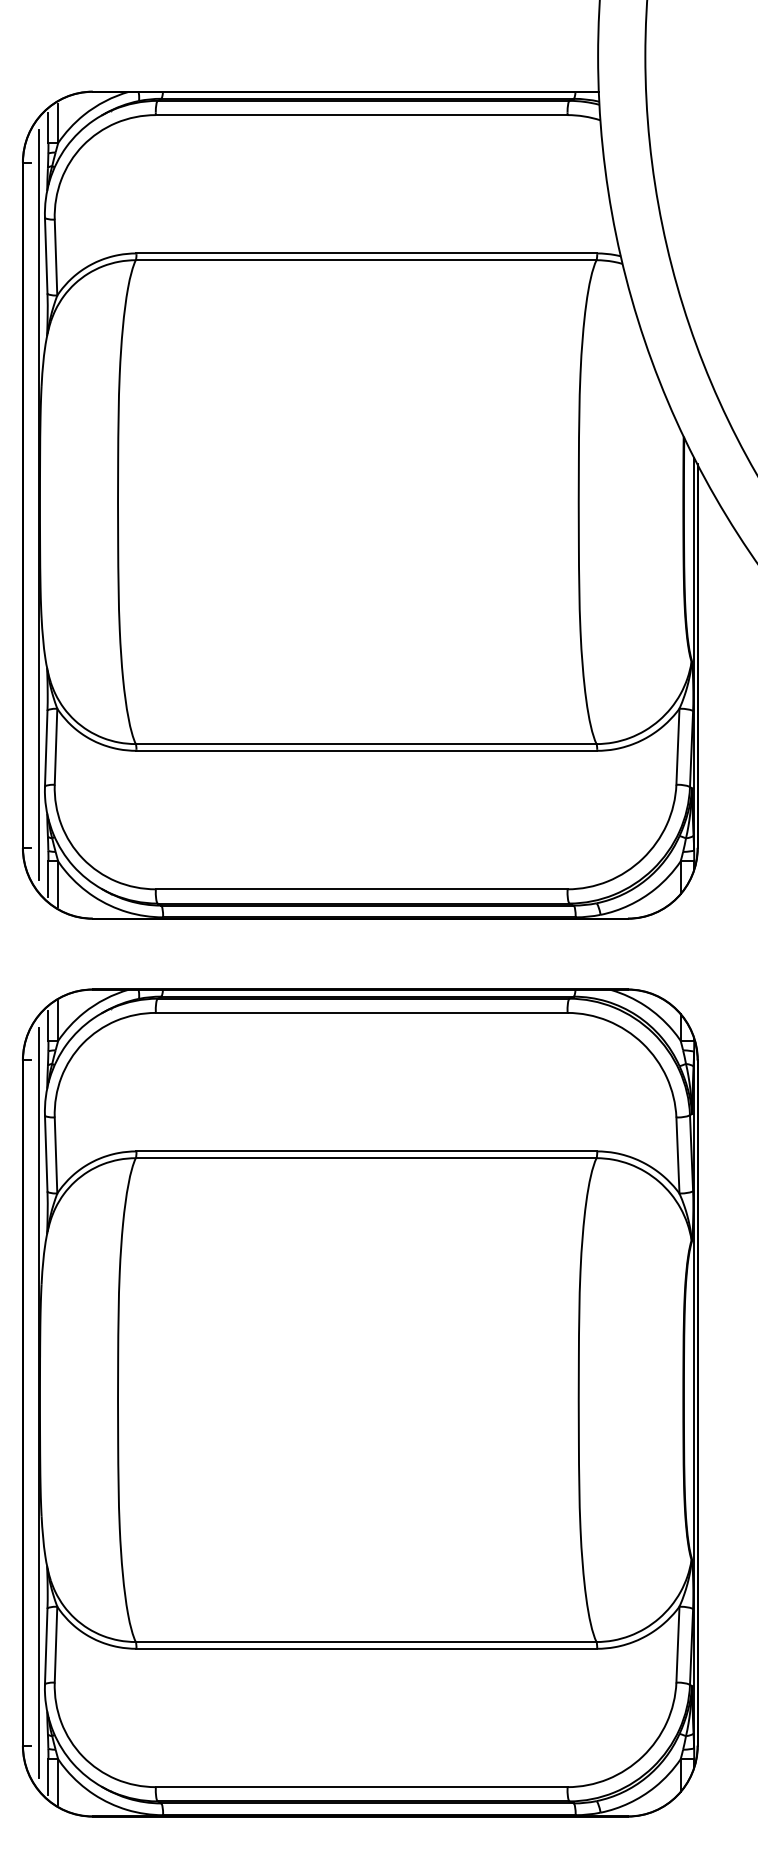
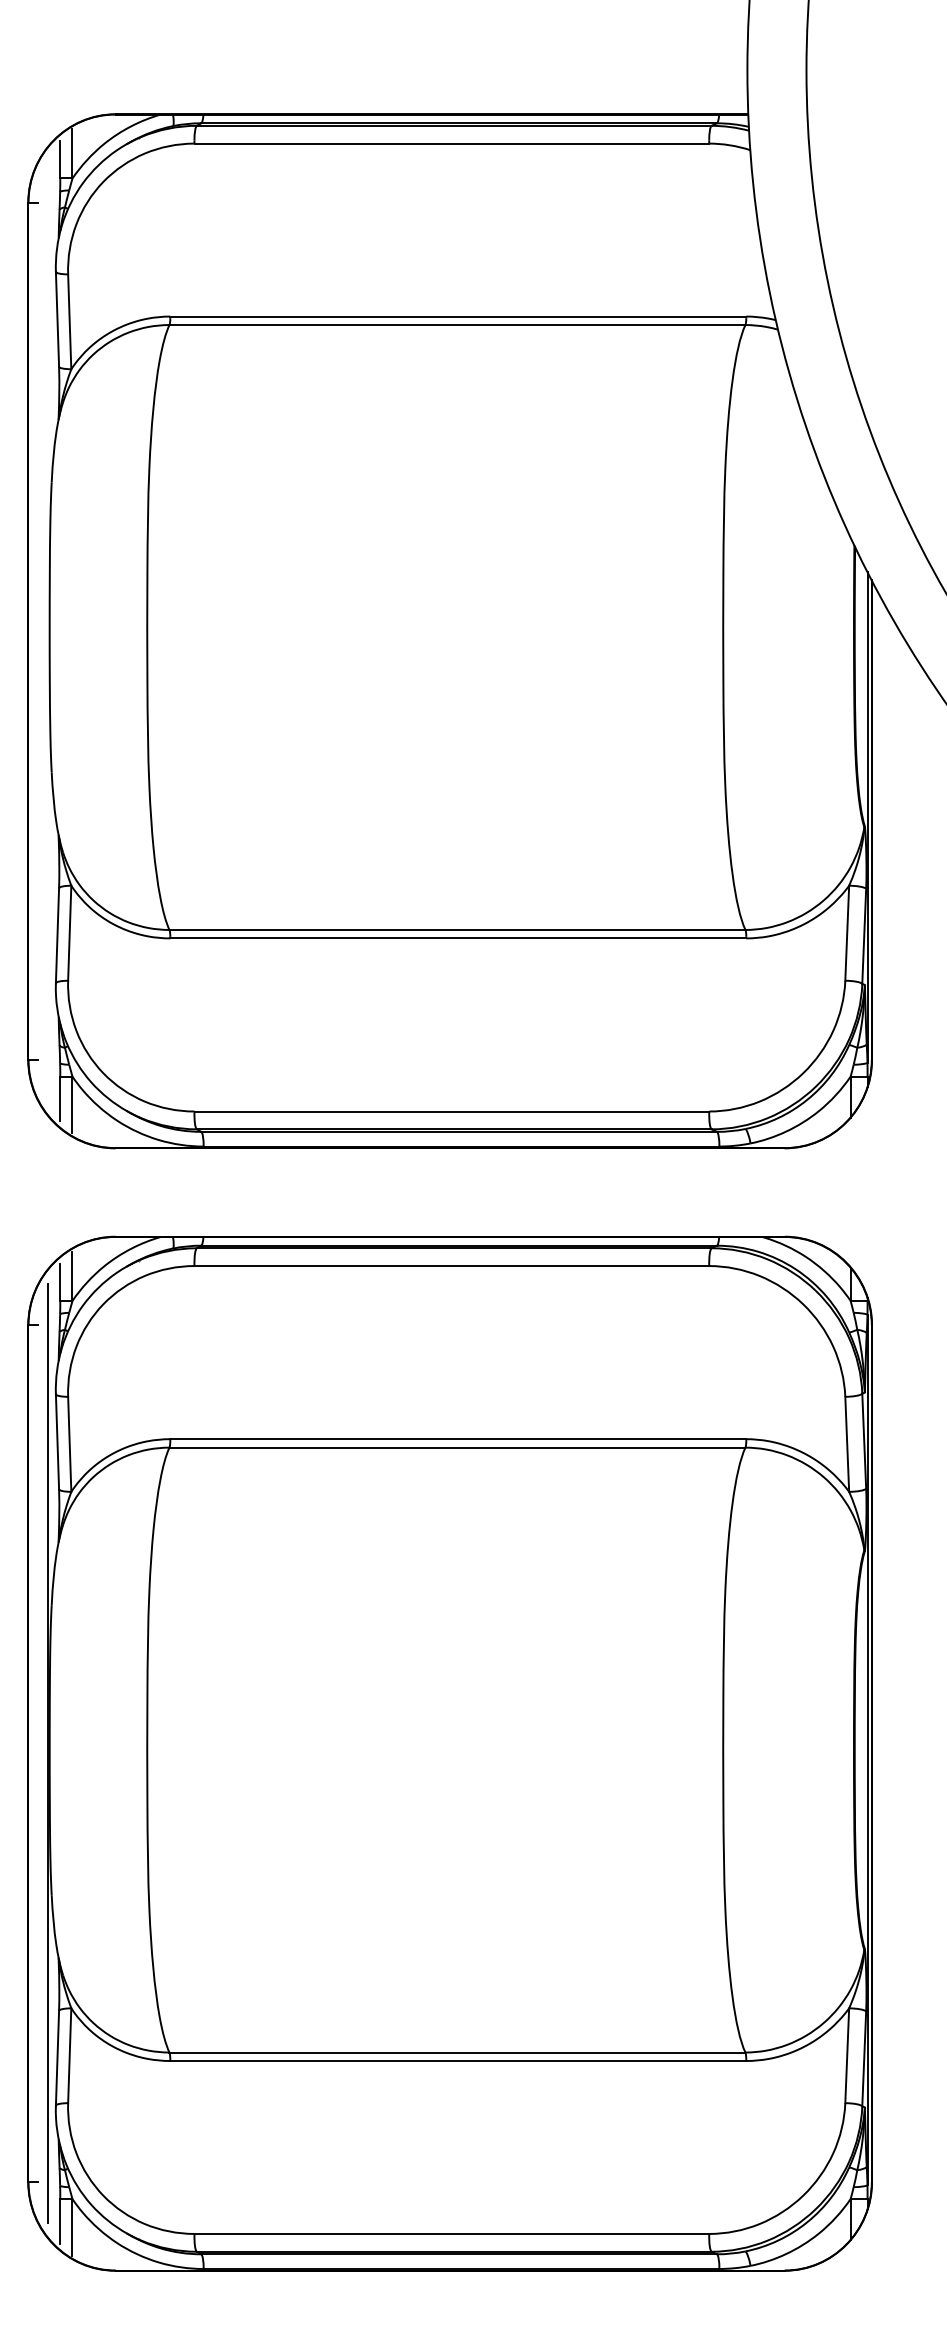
line: (39, 505) -> (48, 631), removed

